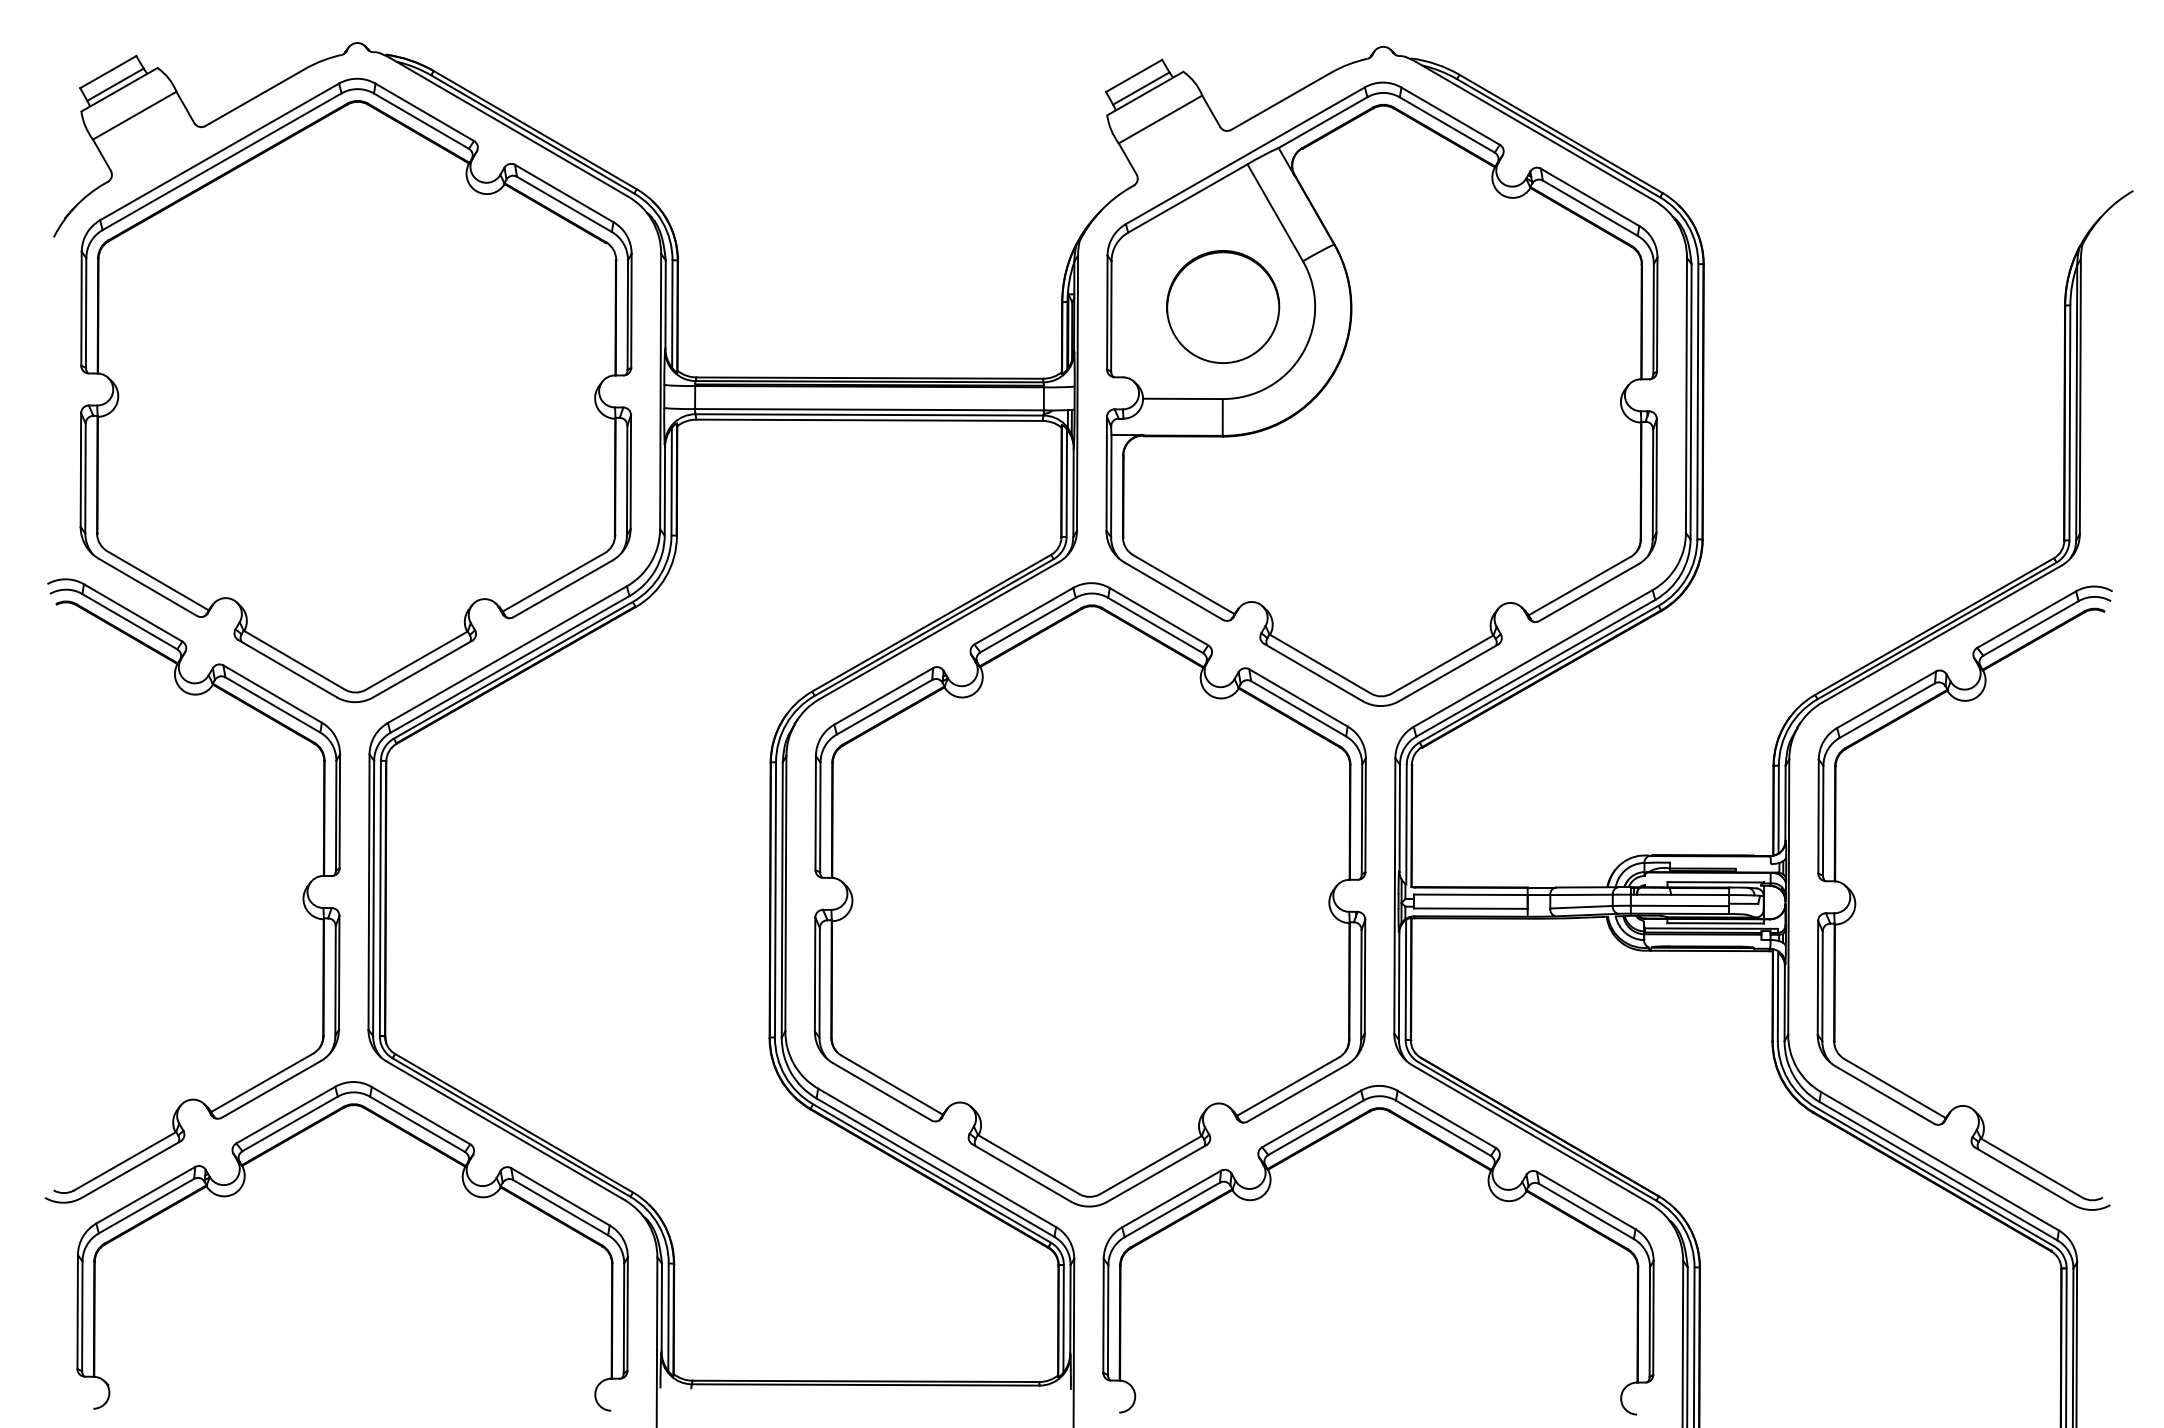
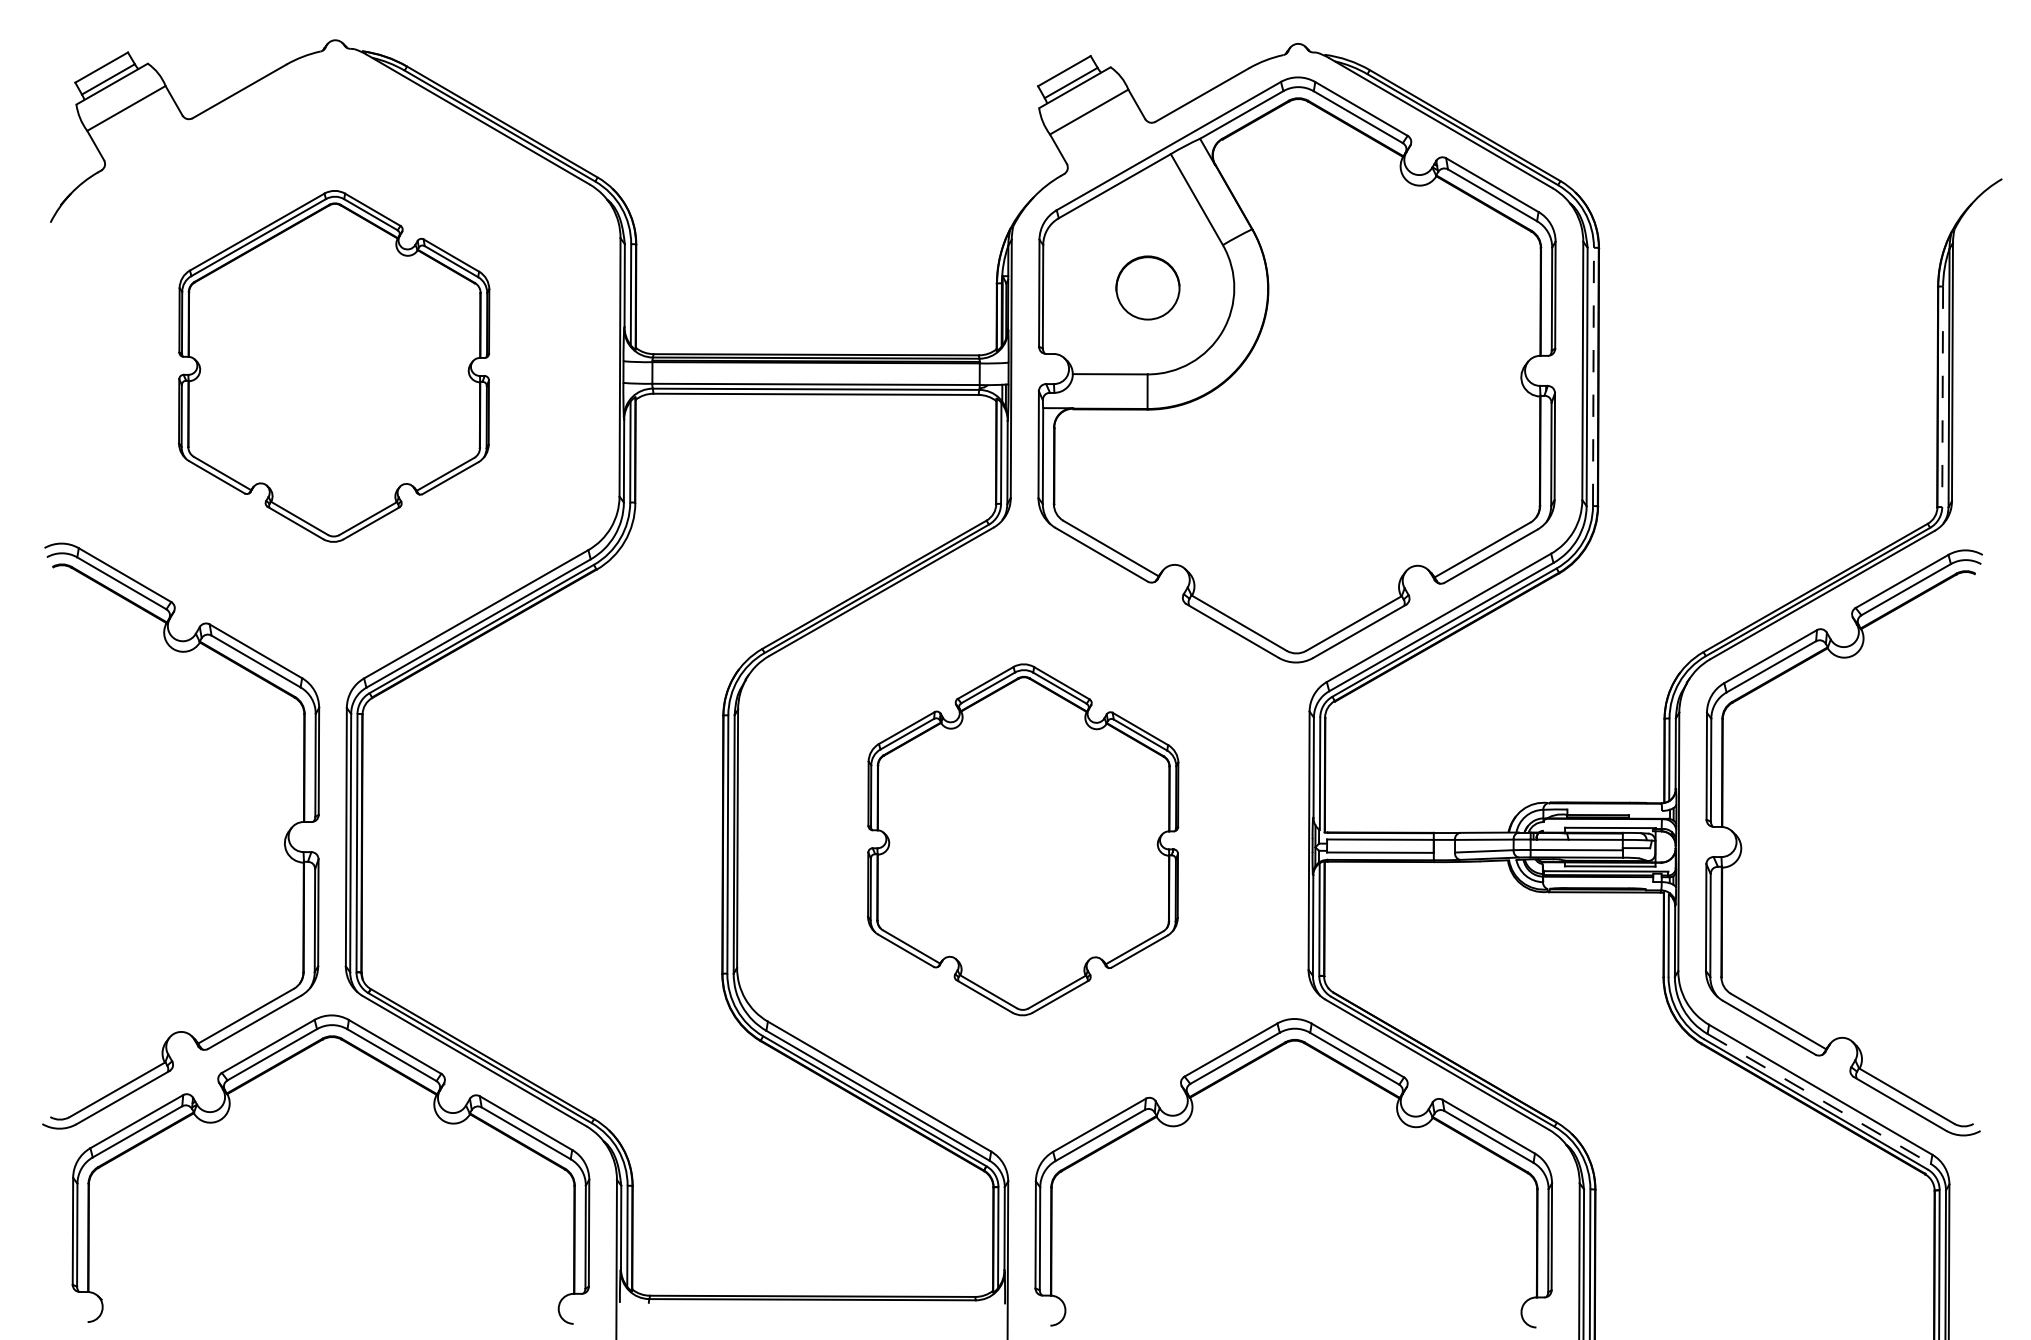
circle: (1222, 306) -> (1147, 287), size x0.6
part: (355, 390) -> (333, 366), size x0.6
line: (1697, 401) -> (1593, 376), solid -> dashed
line: (2069, 423) -> (1942, 397), solid -> dashed
part: (1089, 894) -> (1022, 839), size x0.6
line: (1938, 1171) -> (1819, 1099), solid -> dashed

